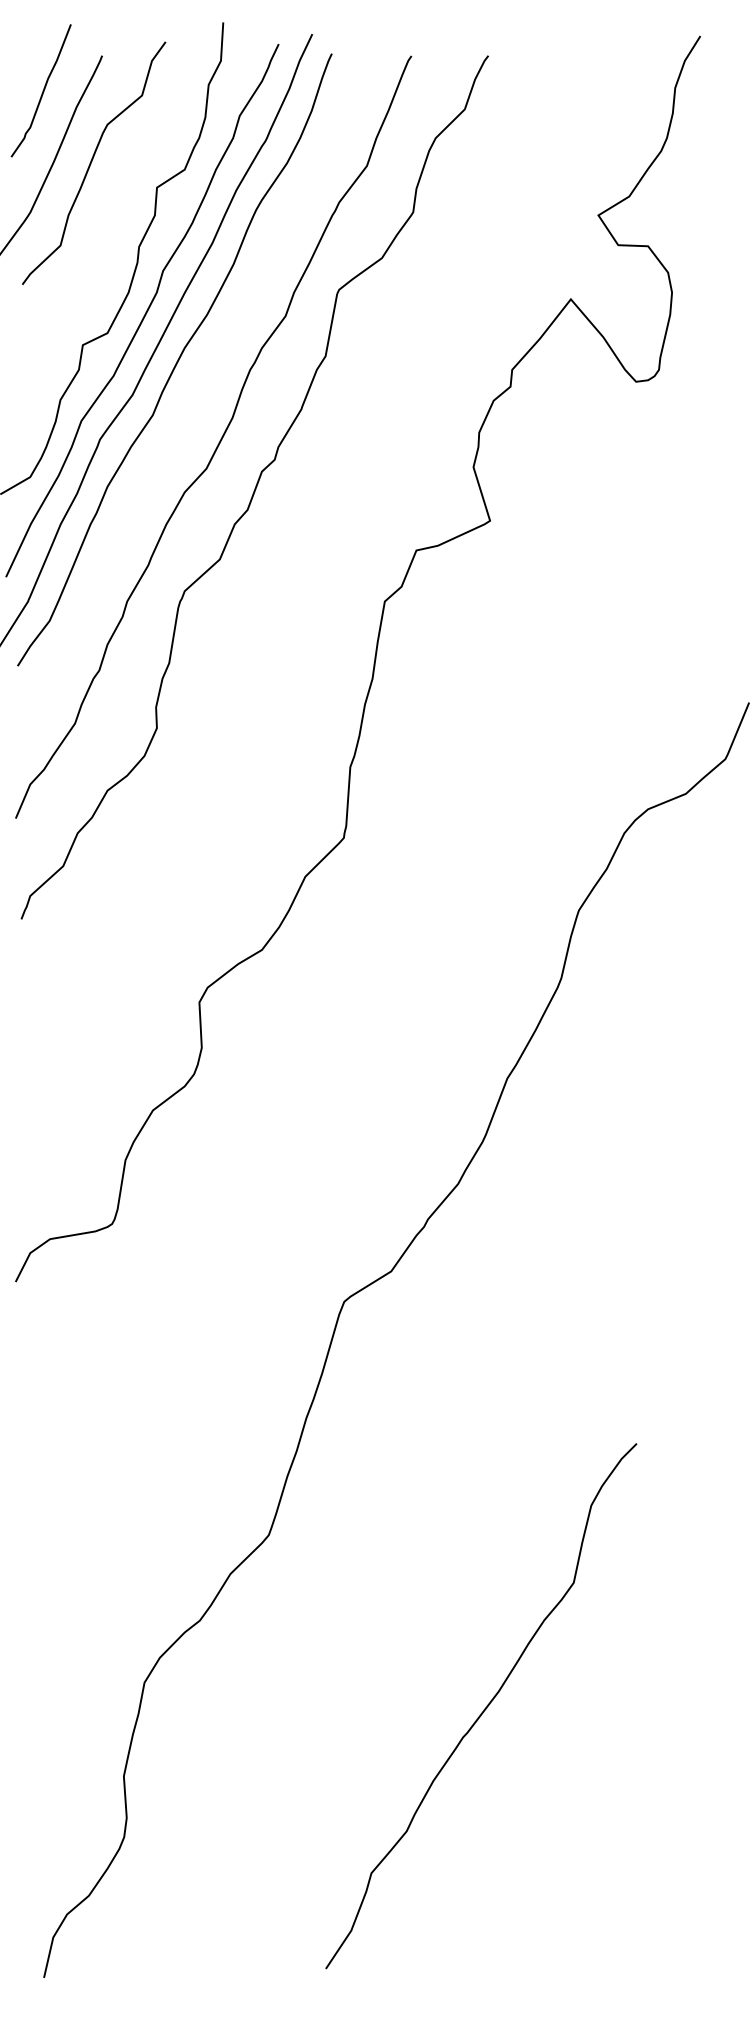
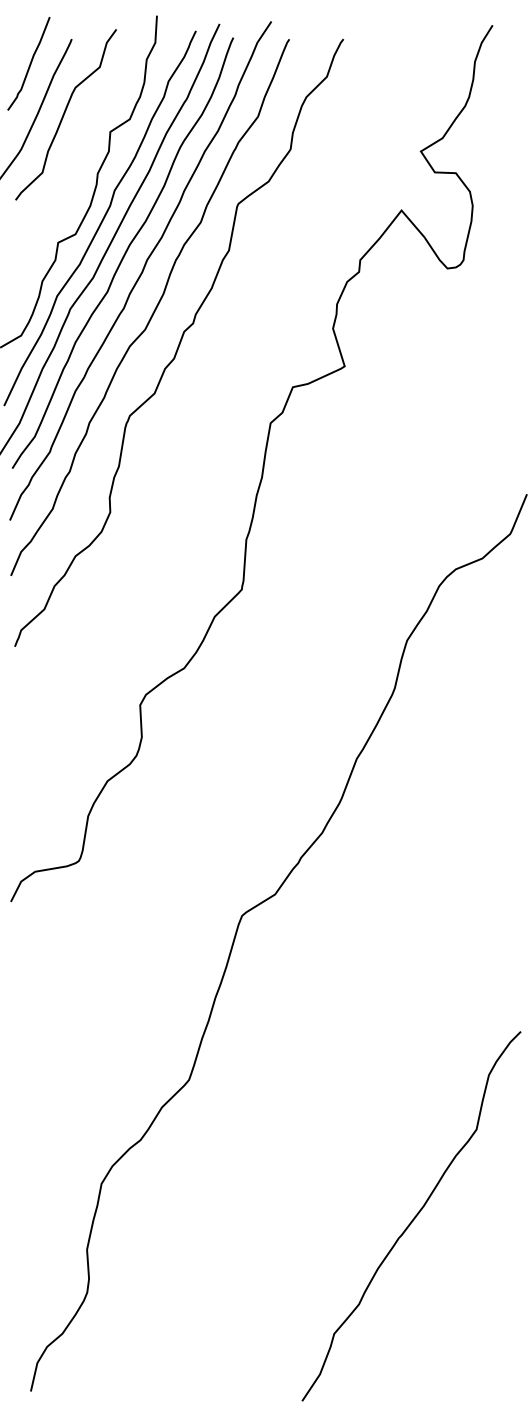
curve: (201, 385) -> (141, 271), added
curve: (484, 1707) -> (413, 1217), moved

